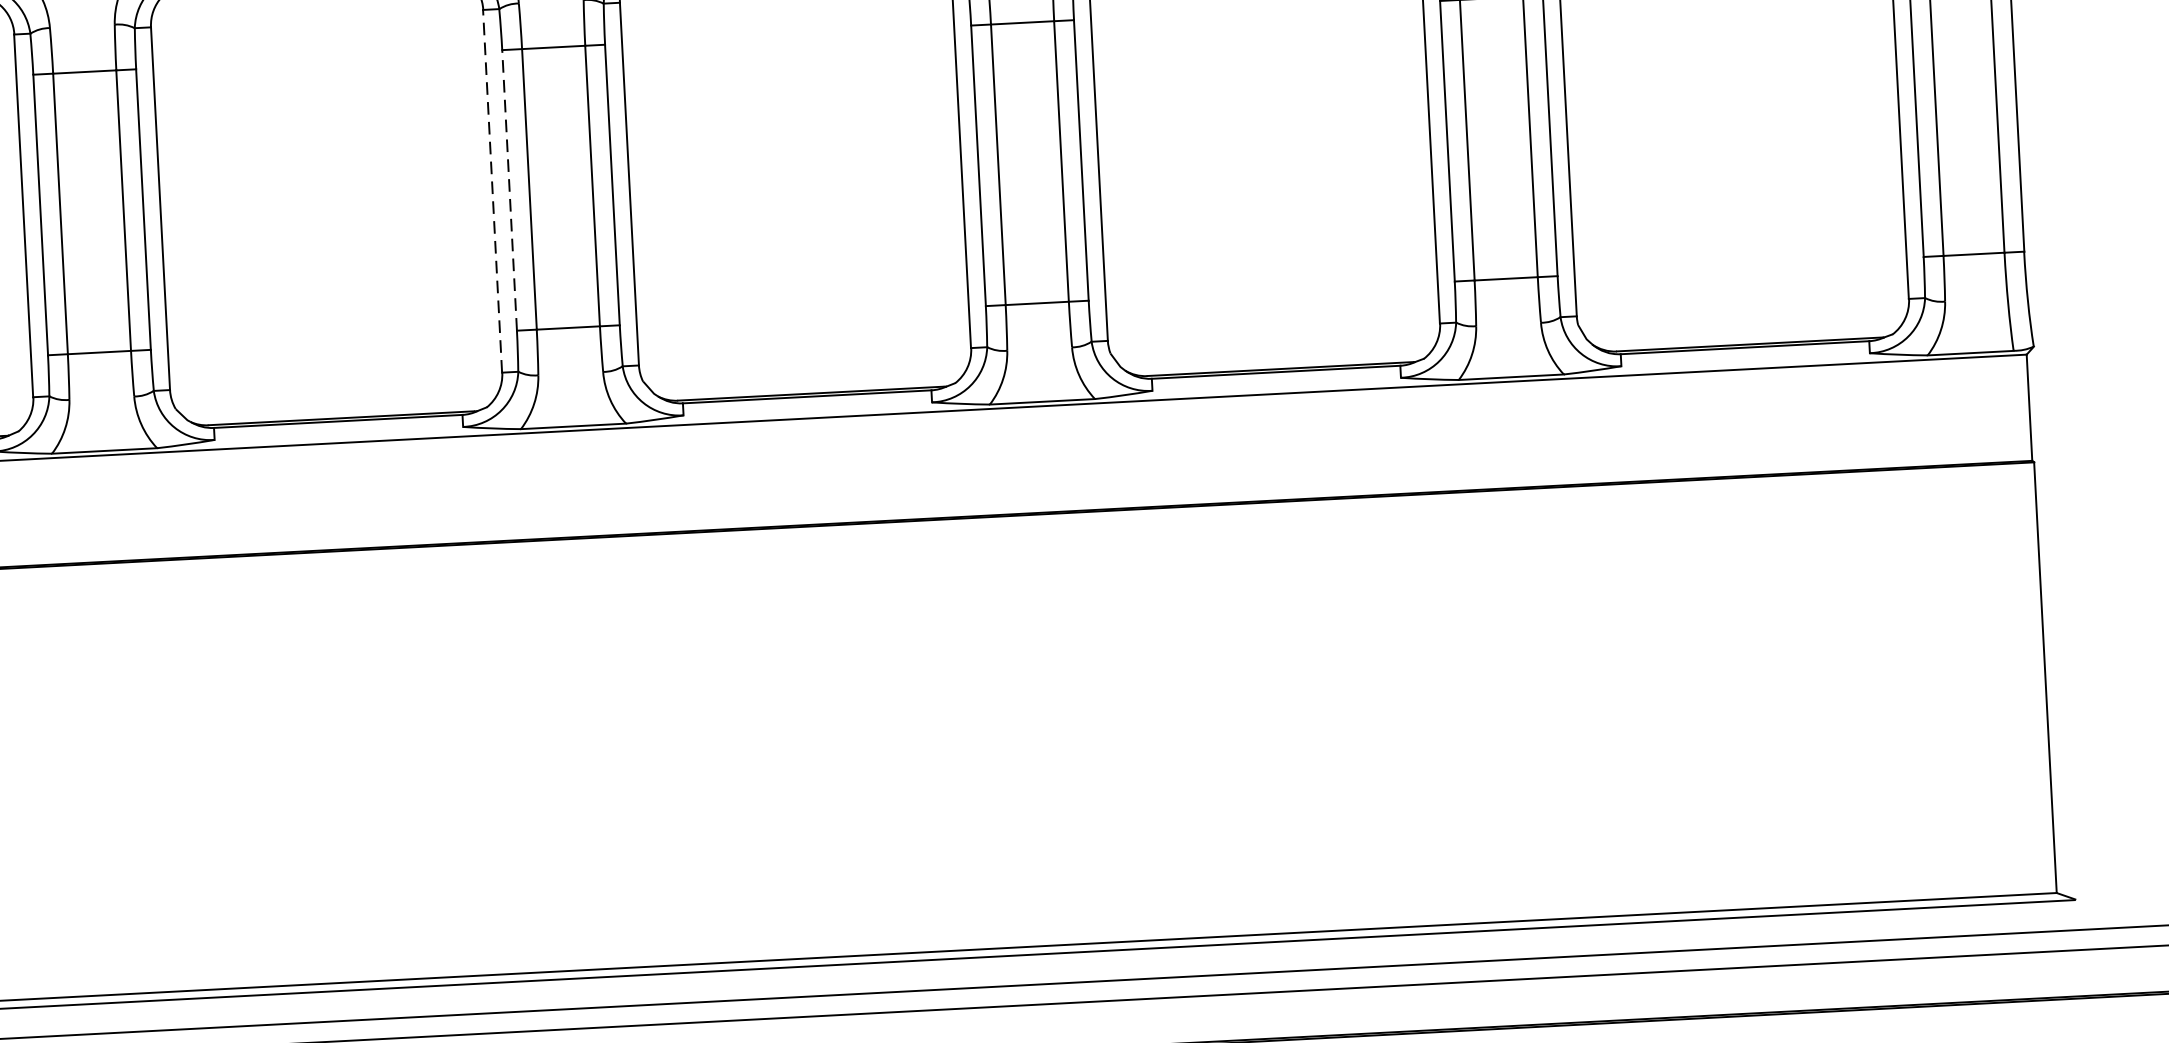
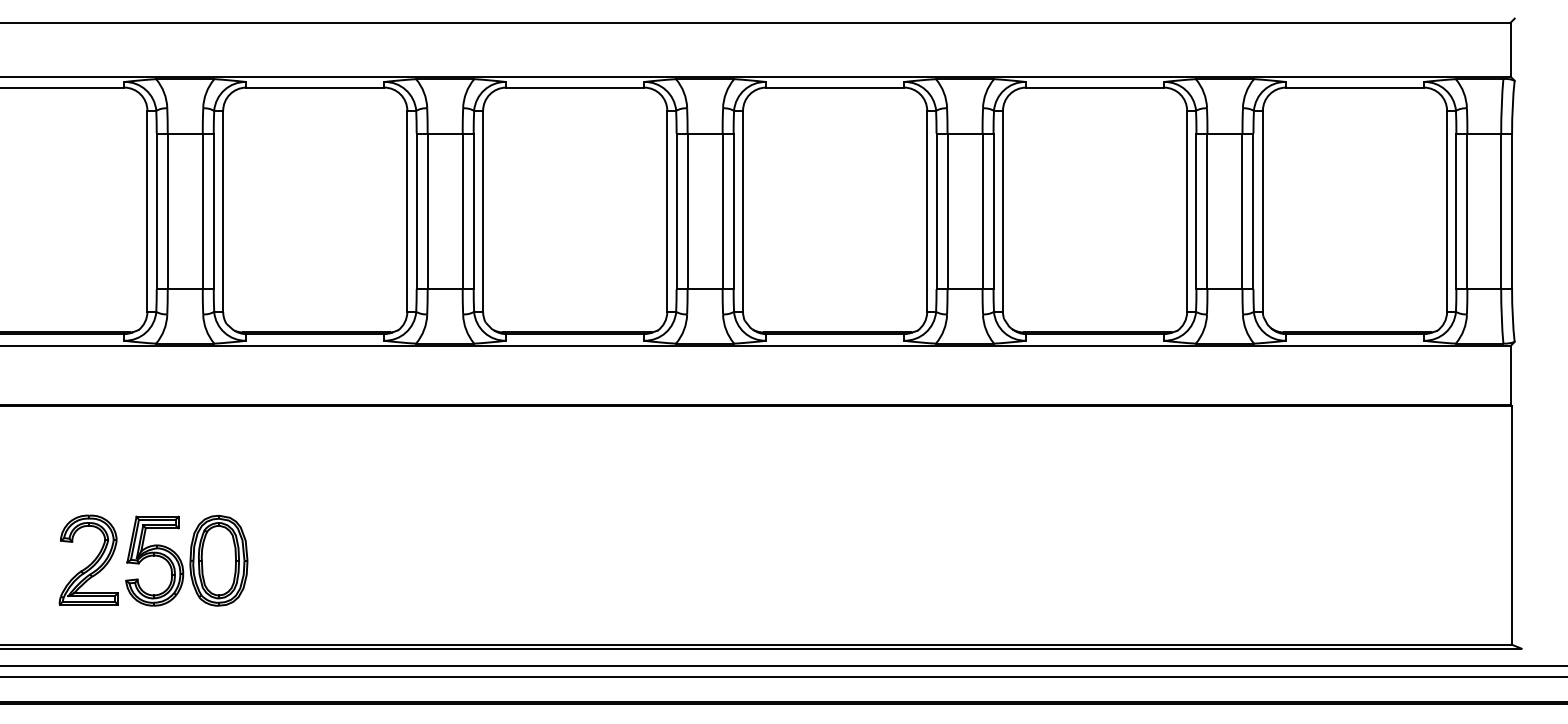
line: (509, 190) -> (676, 211), dashed -> solid
line: (493, 191) -> (667, 211), dashed -> solid

